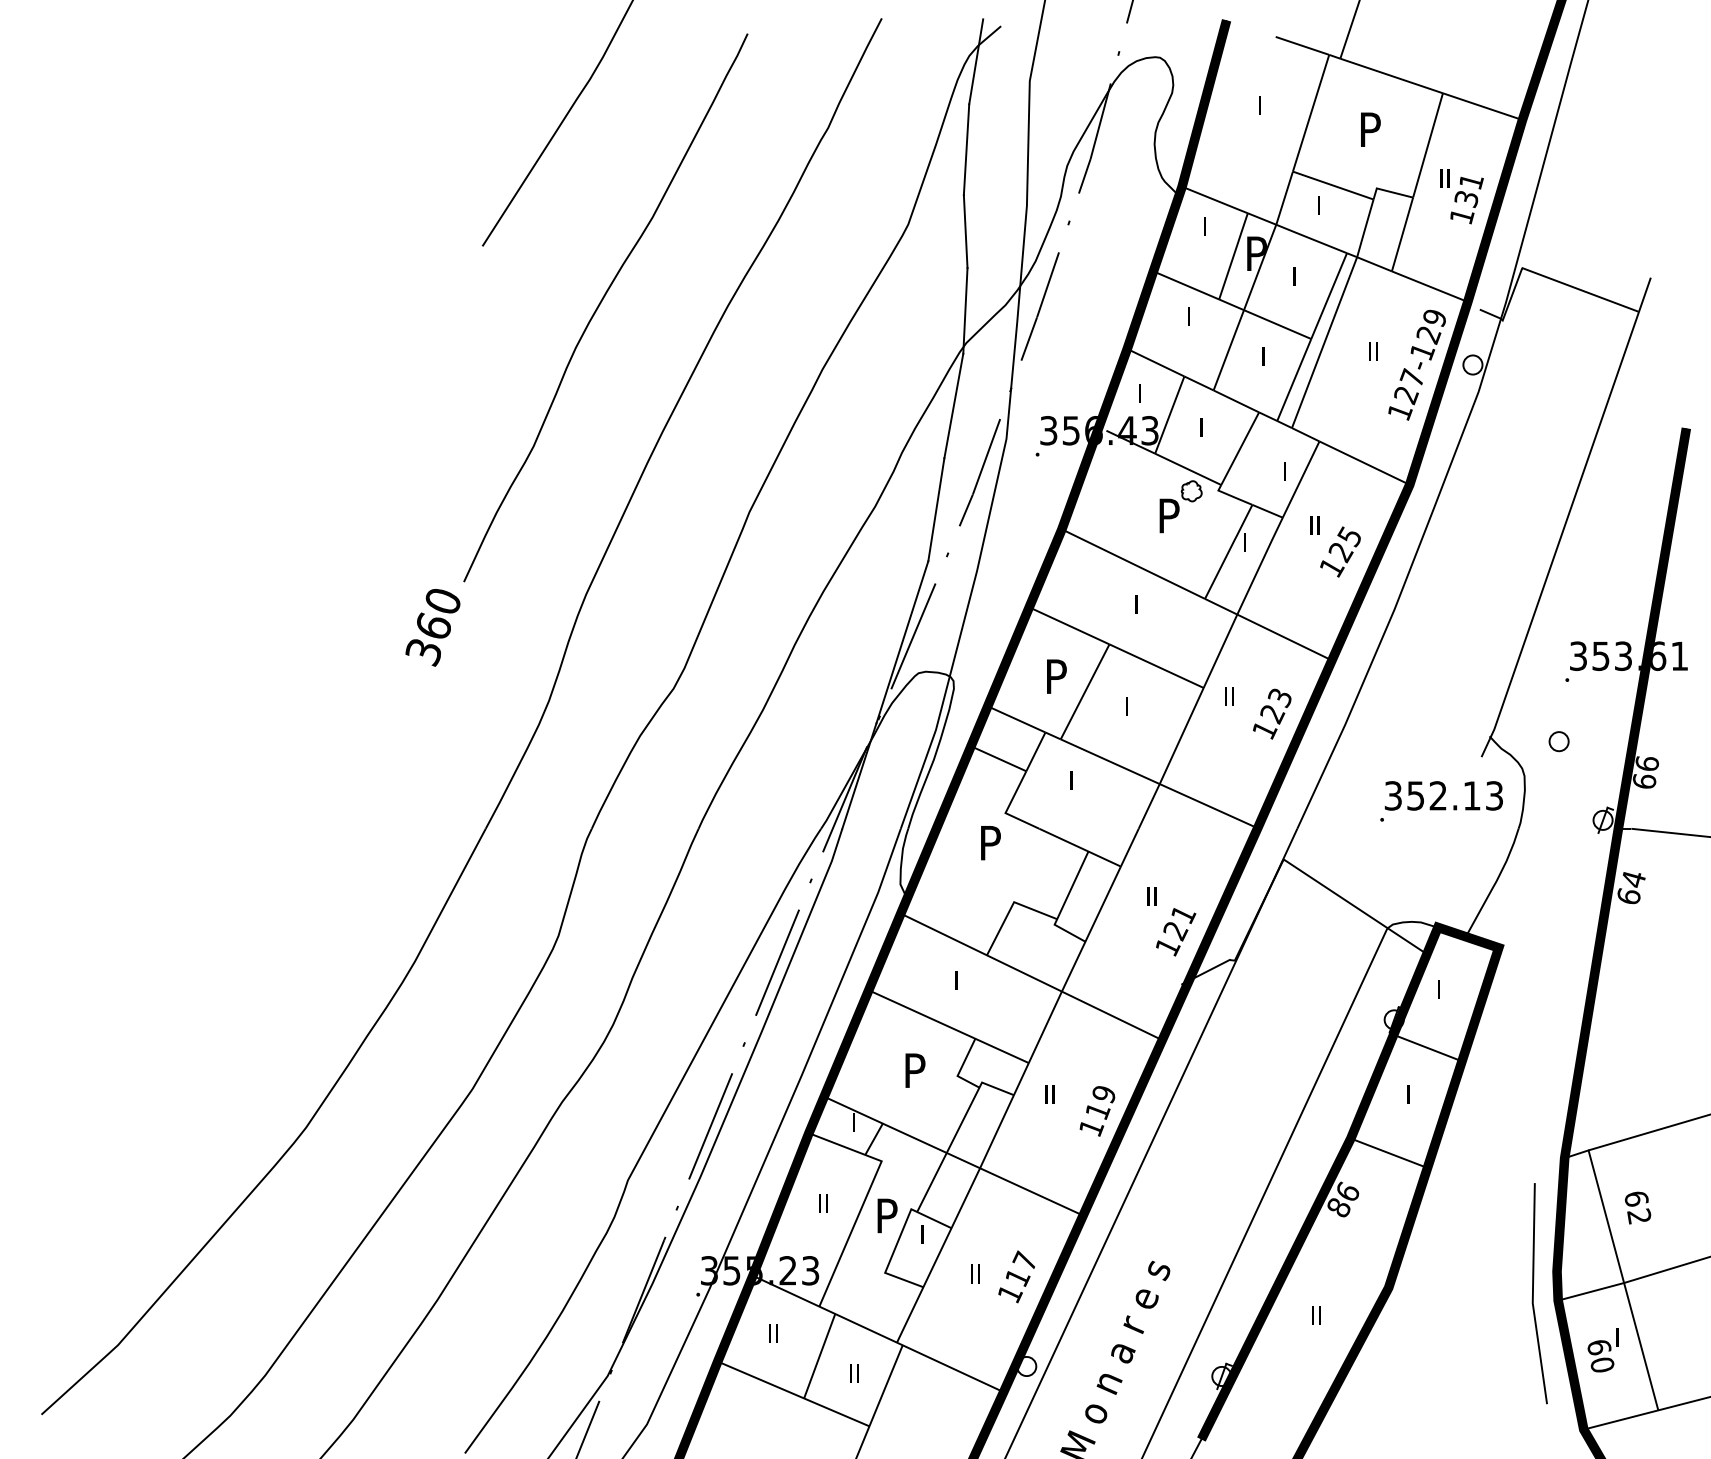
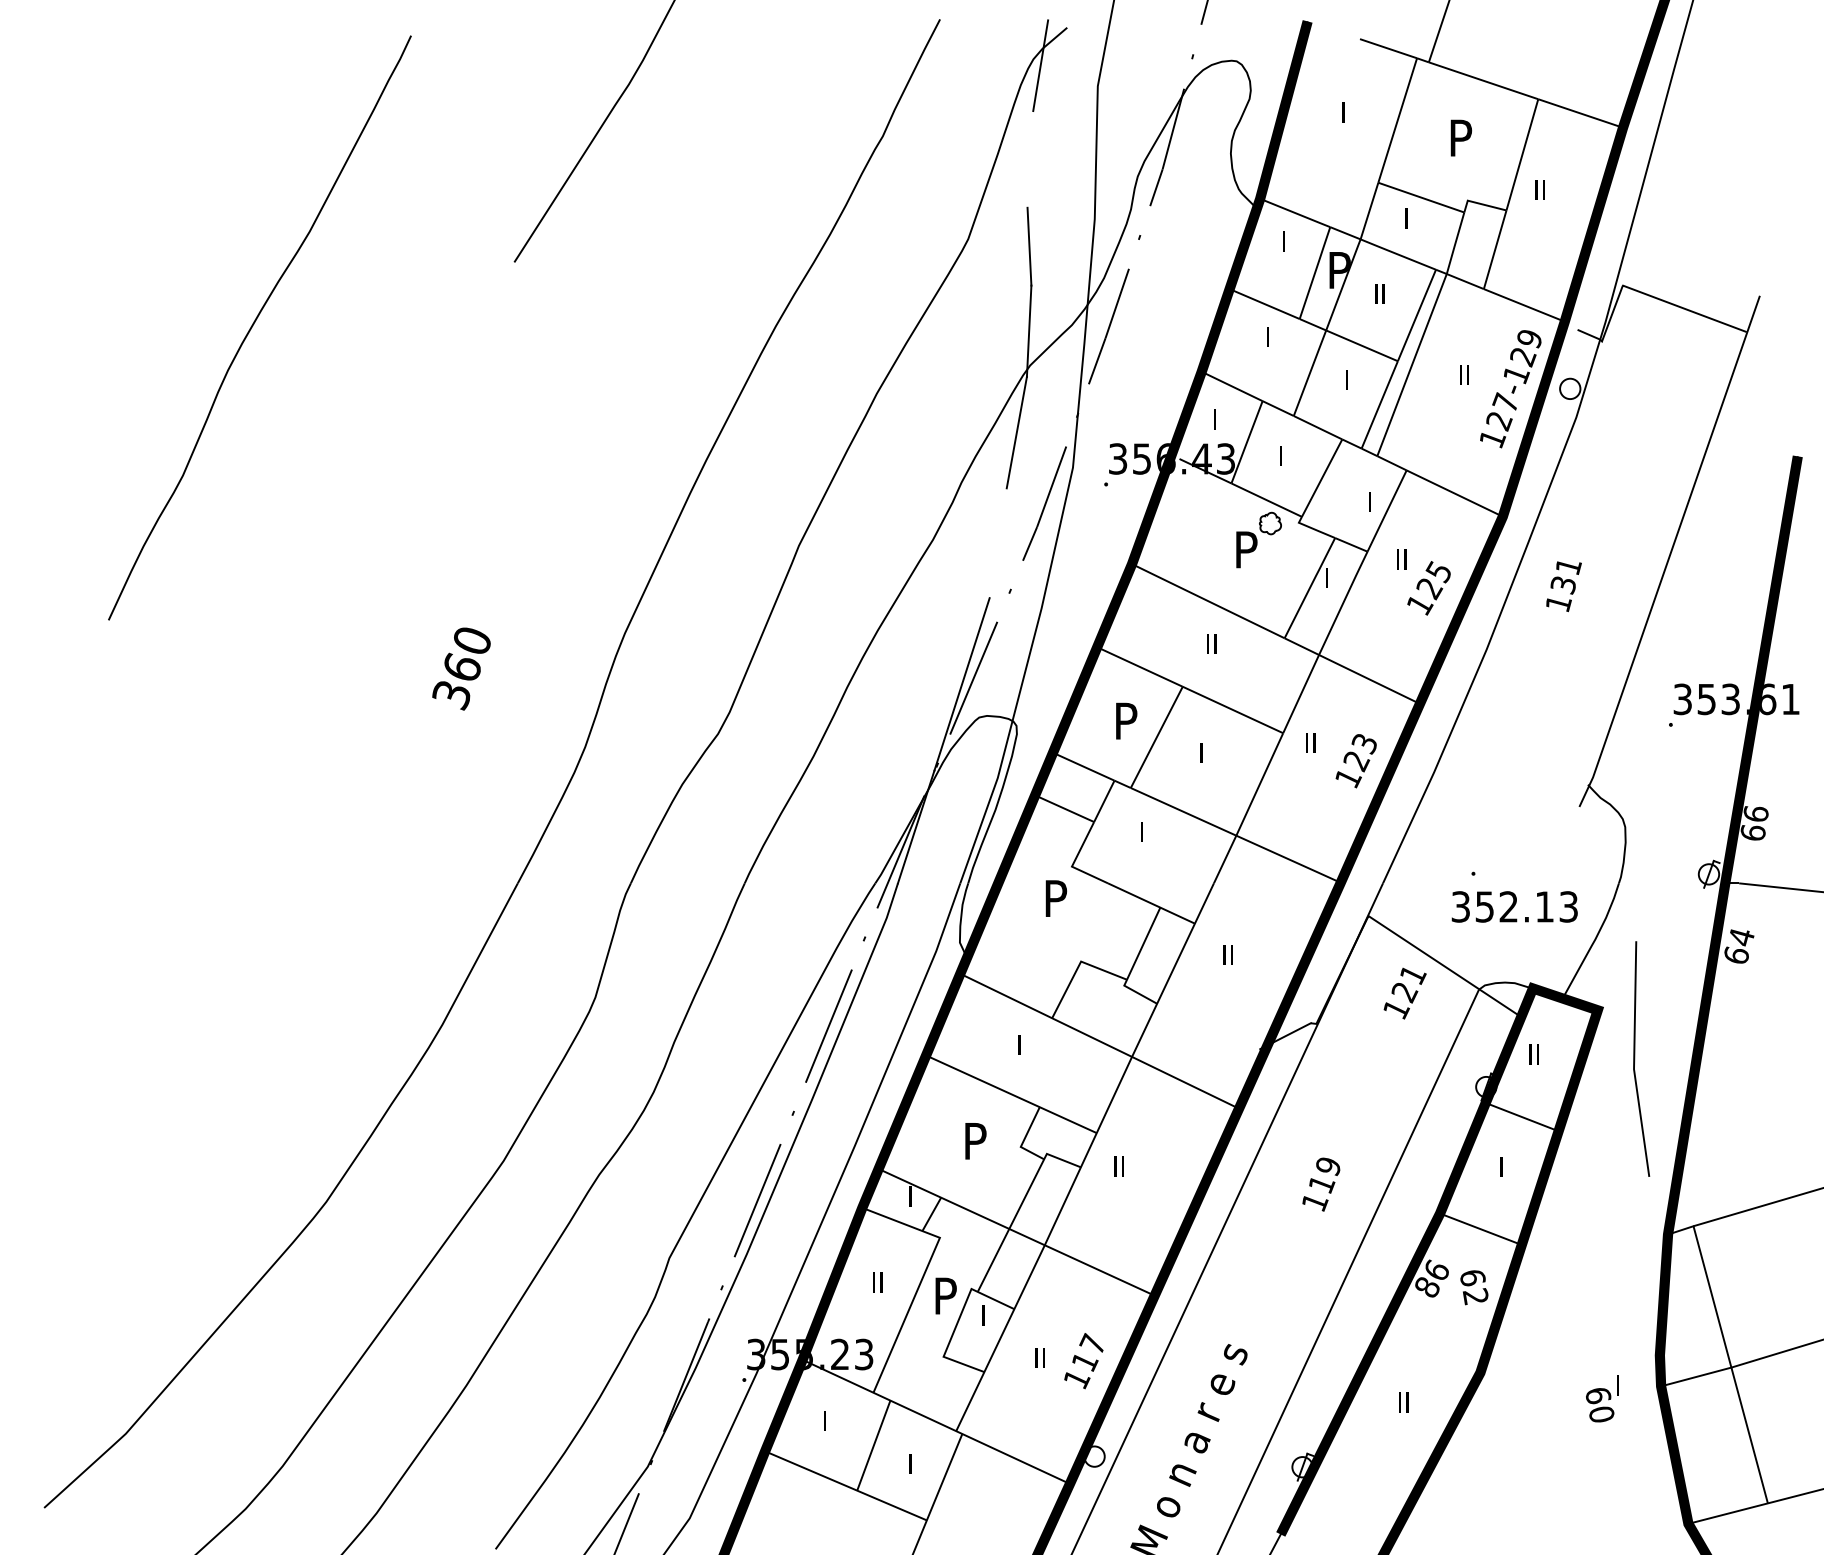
line: (966, 149) -> (1030, 159), removed
text: (1466, 200) -> (1563, 586), moved
text: (1294, 276) -> (1380, 294), I -> II
curve: (601, 303) -> (255, 323), moved
line: (936, 509) -> (998, 542), removed
text: (1136, 604) -> (1211, 644), I -> II
part: (1558, 741) -> (1661, 790), removed
text: (1443, 795) -> (1514, 906), moved
text: (1176, 932) -> (1405, 993), moved
text: (1439, 989) -> (1534, 1054), I -> II
text: (1097, 1111) -> (1321, 1184), moved
text: (1638, 1207) -> (1474, 1287), moved
line: (1533, 1293) -> (1634, 1058), moved
text: (773, 1333) -> (824, 1421), II -> I
text: (1602, 1350) -> (1601, 1399), moved
text: (854, 1373) -> (910, 1464), II -> I

